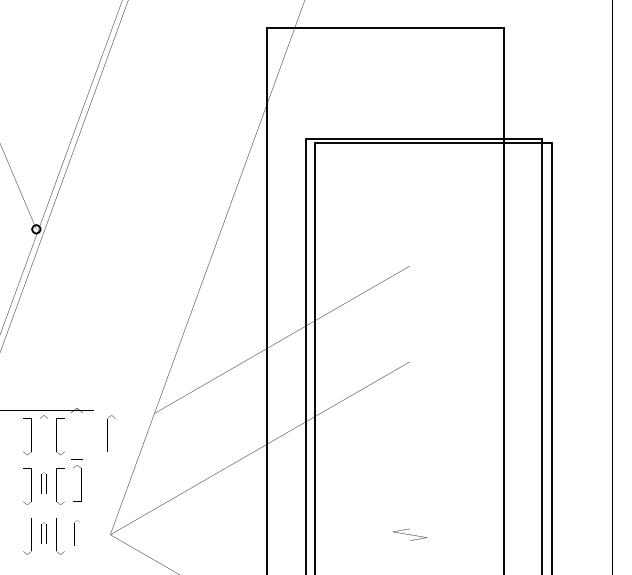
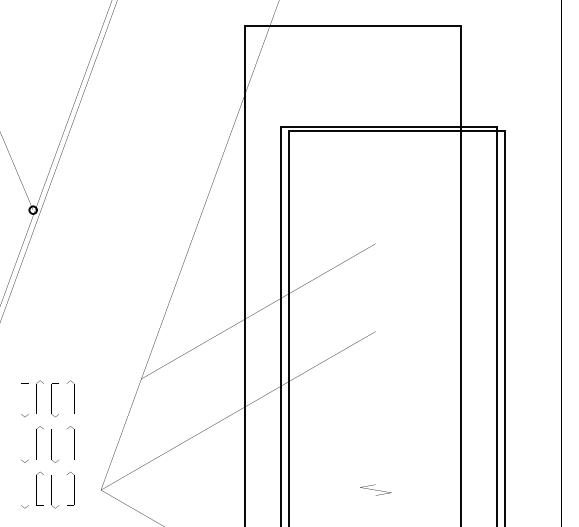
part: (77, 432) -> (70, 396), size x0.71
part: (110, 432) -> (101, 396), removed
part: (43, 482) -> (39, 442), size x1.67
part: (43, 532) -> (39, 488), size x1.67
part: (77, 532) -> (70, 488), size x1.43

